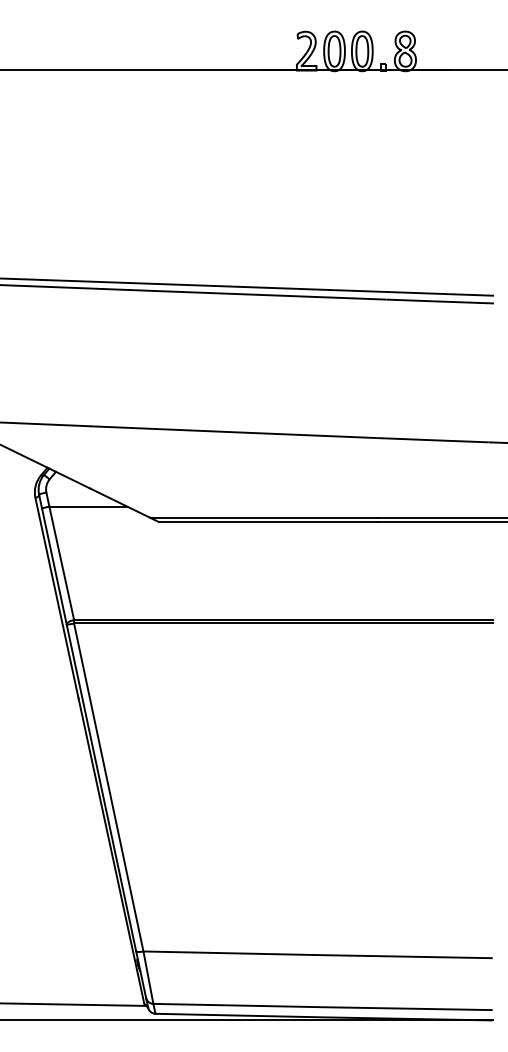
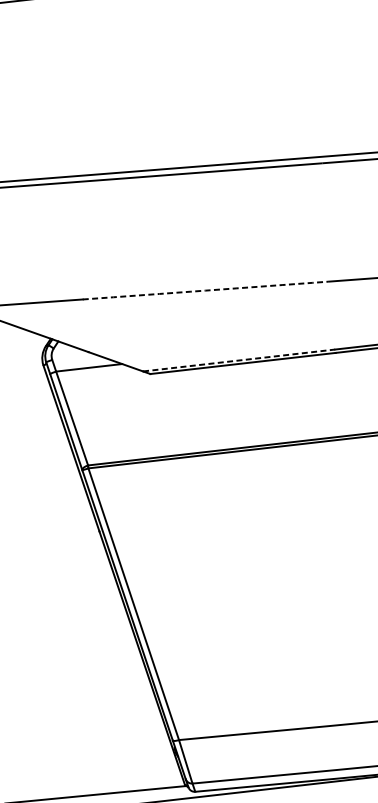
arc: (233, 432) -> (205, 290), solid -> dashed
line: (264, 517) -> (239, 360), solid -> dashed

